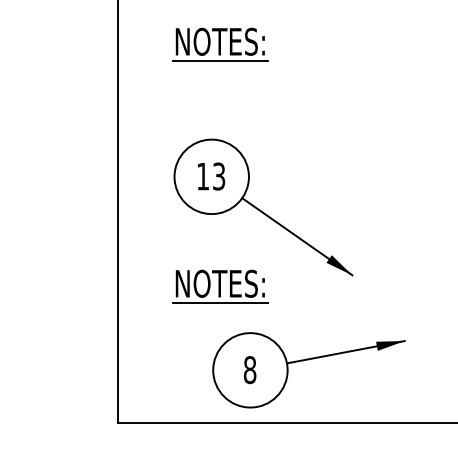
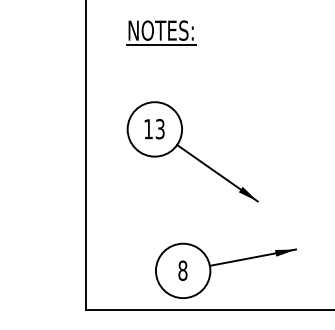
part: (220, 286) -> (161, 209), removed

